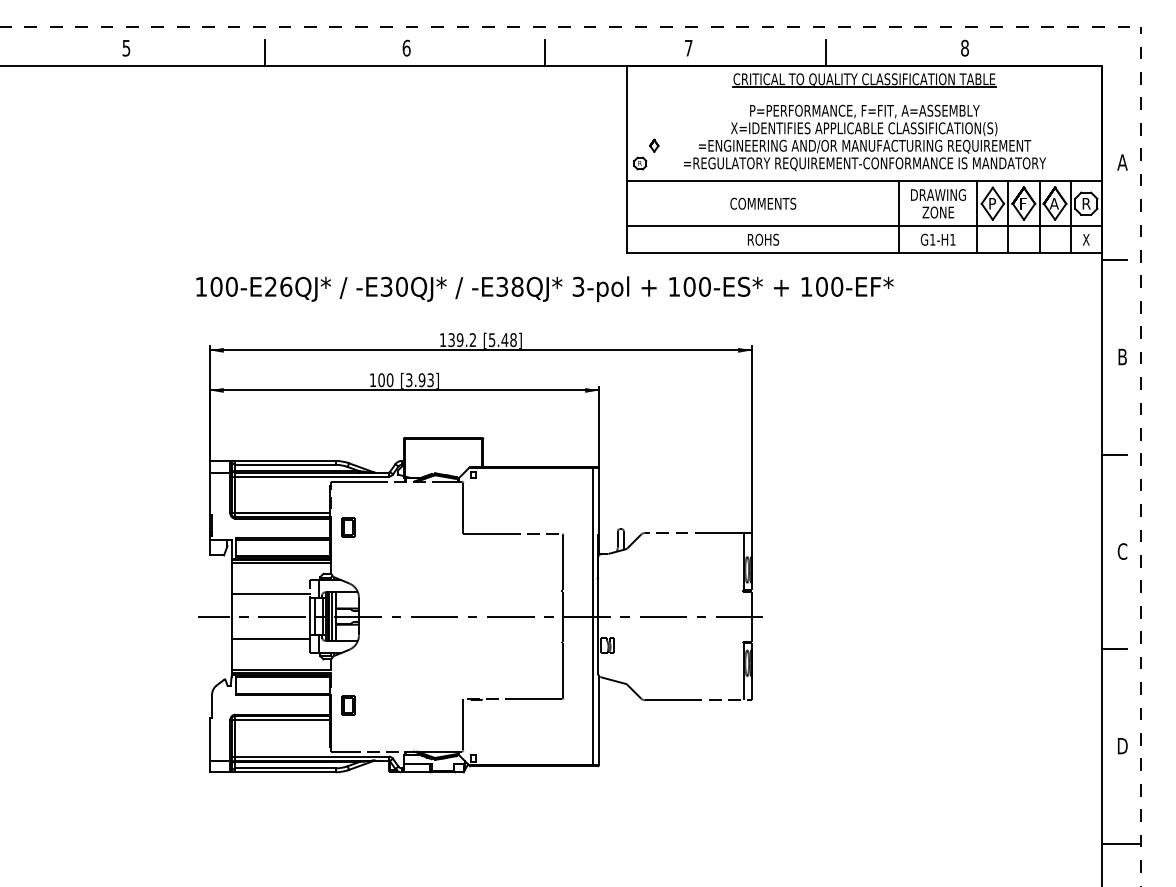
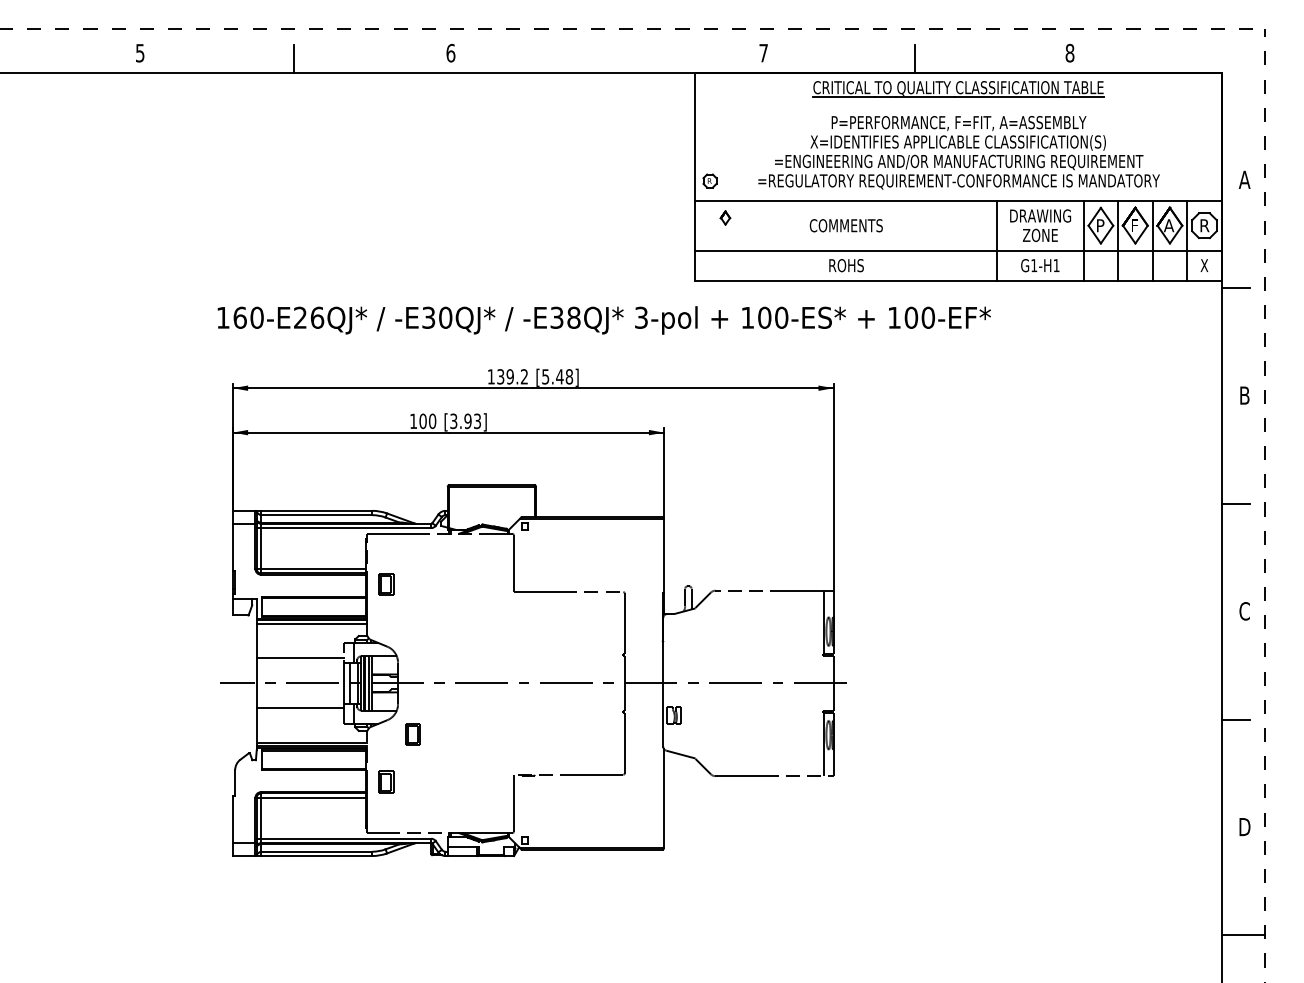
line: (545, 52) -> (604, 57), removed
part: (654, 145) -> (725, 217), moved
text: (216, 286) -> (240, 317), 100-E26QJ* -> 160-E26QJ*
line: (593, 616) -> (658, 683), removed
part: (372, 662) -> (413, 734), added

